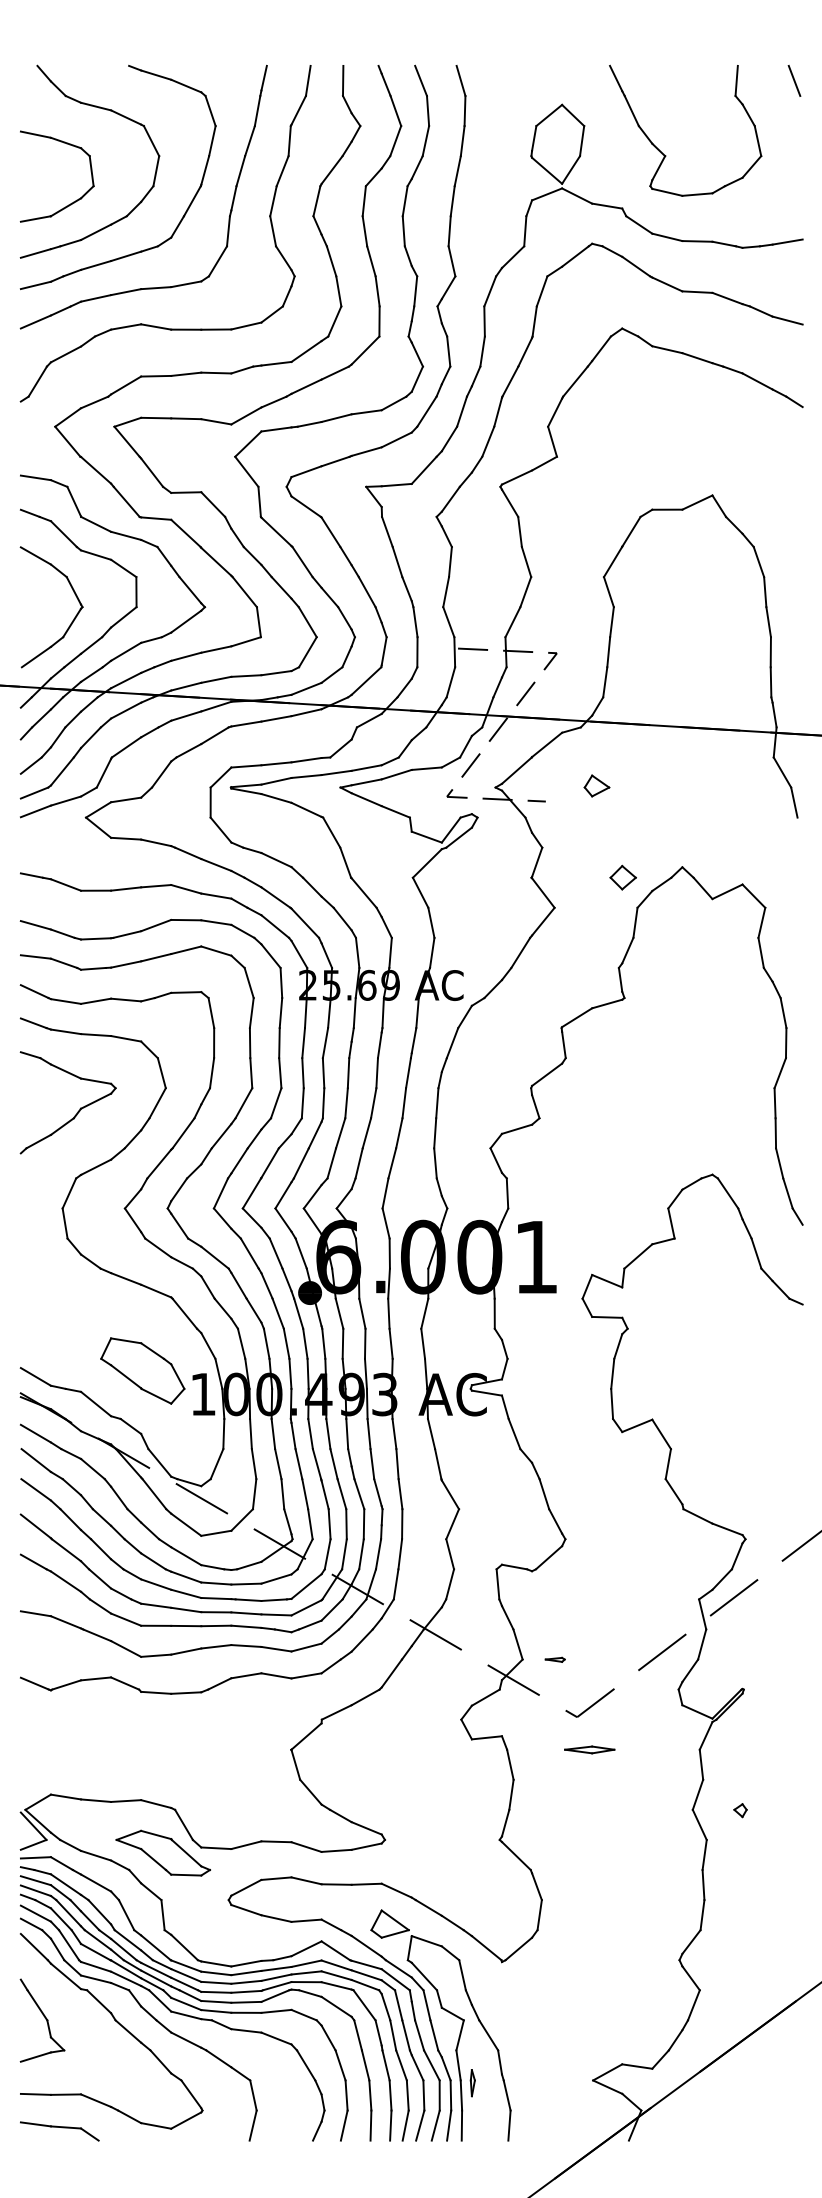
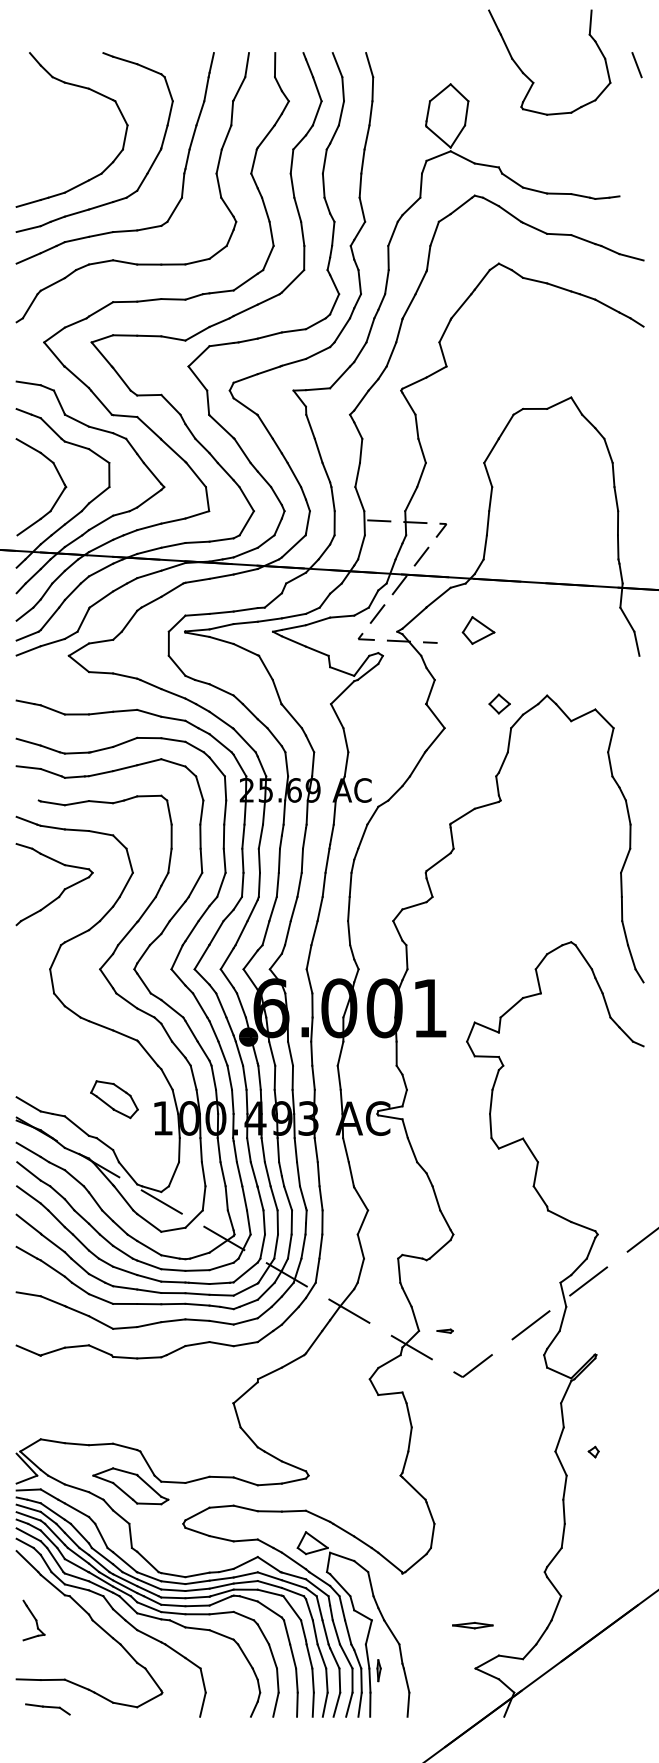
part: (666, 155) -> (534, 82), moved
part: (71, 202) -> (57, 162), removed
line: (787, 241) -> (631, 193), removed
part: (596, 785) -> (478, 630), size x1.6
line: (34, 991) -> (27, 795), removed
part: (142, 1370) -> (114, 1099), size x0.7
part: (589, 1749) -> (472, 1625), moved
part: (42, 2020) -> (33, 1620), size x0.6
part: (59, 2131) -> (47, 1709), size x0.7

